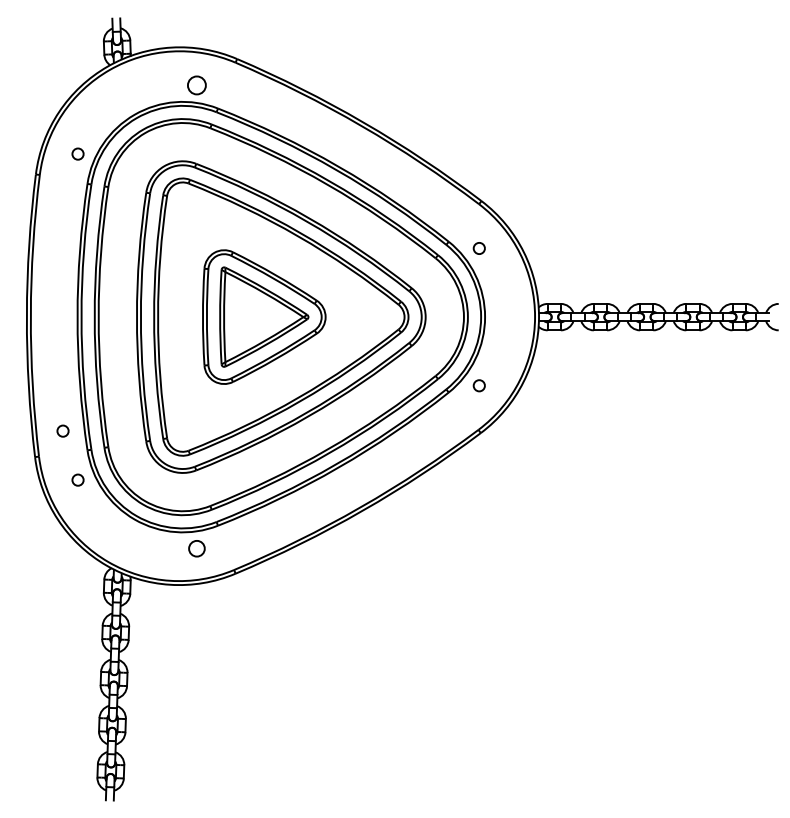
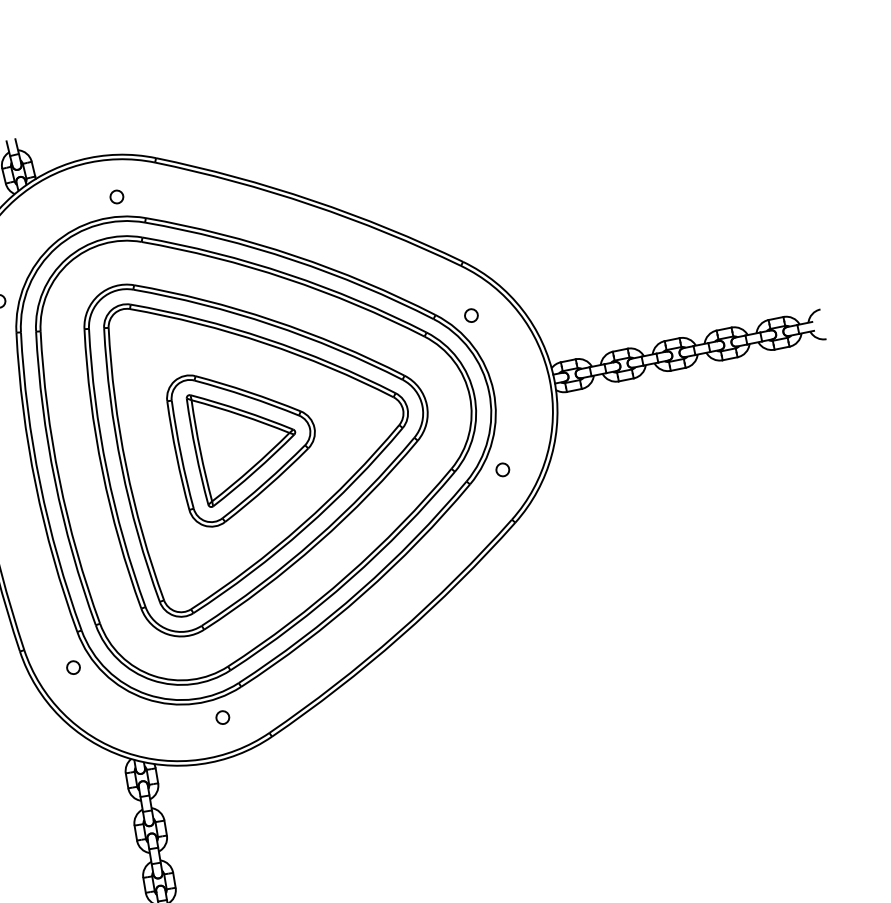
circle: (196, 85) -> (116, 197), size x0.62
circle: (62, 430) -> (44, 615), removed
circle: (196, 548) -> (222, 717), size x0.71

